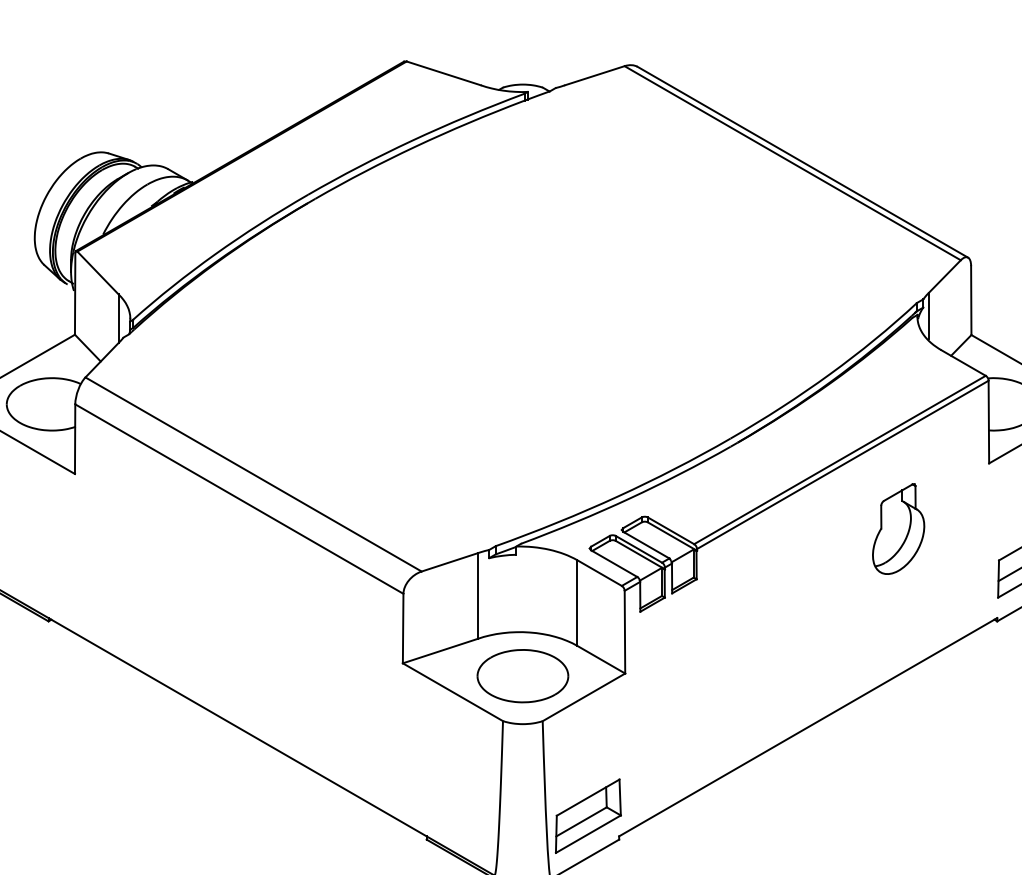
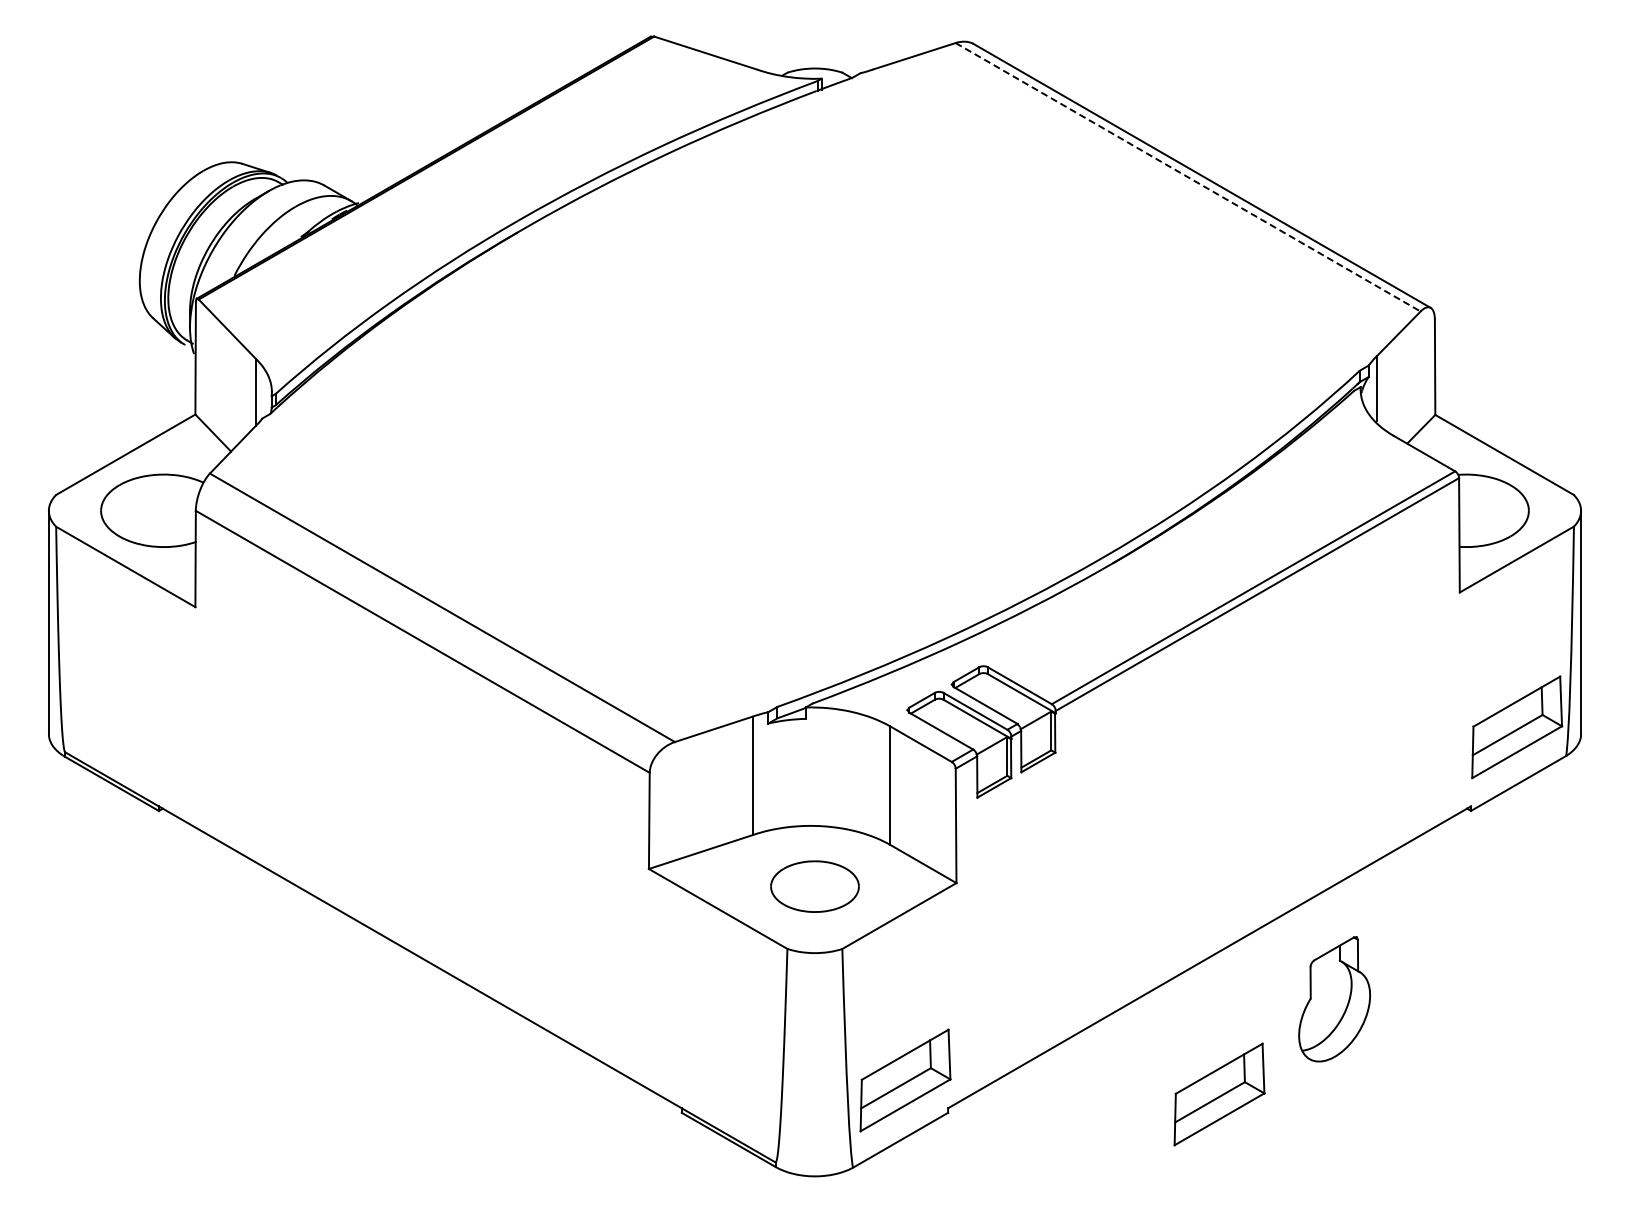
line: (792, 163) -> (1188, 177), solid -> dashed
part: (898, 529) -> (1334, 999), moved
part: (522, 675) -> (814, 886), size x0.7
part: (815, 826) -> (1219, 1094), added

